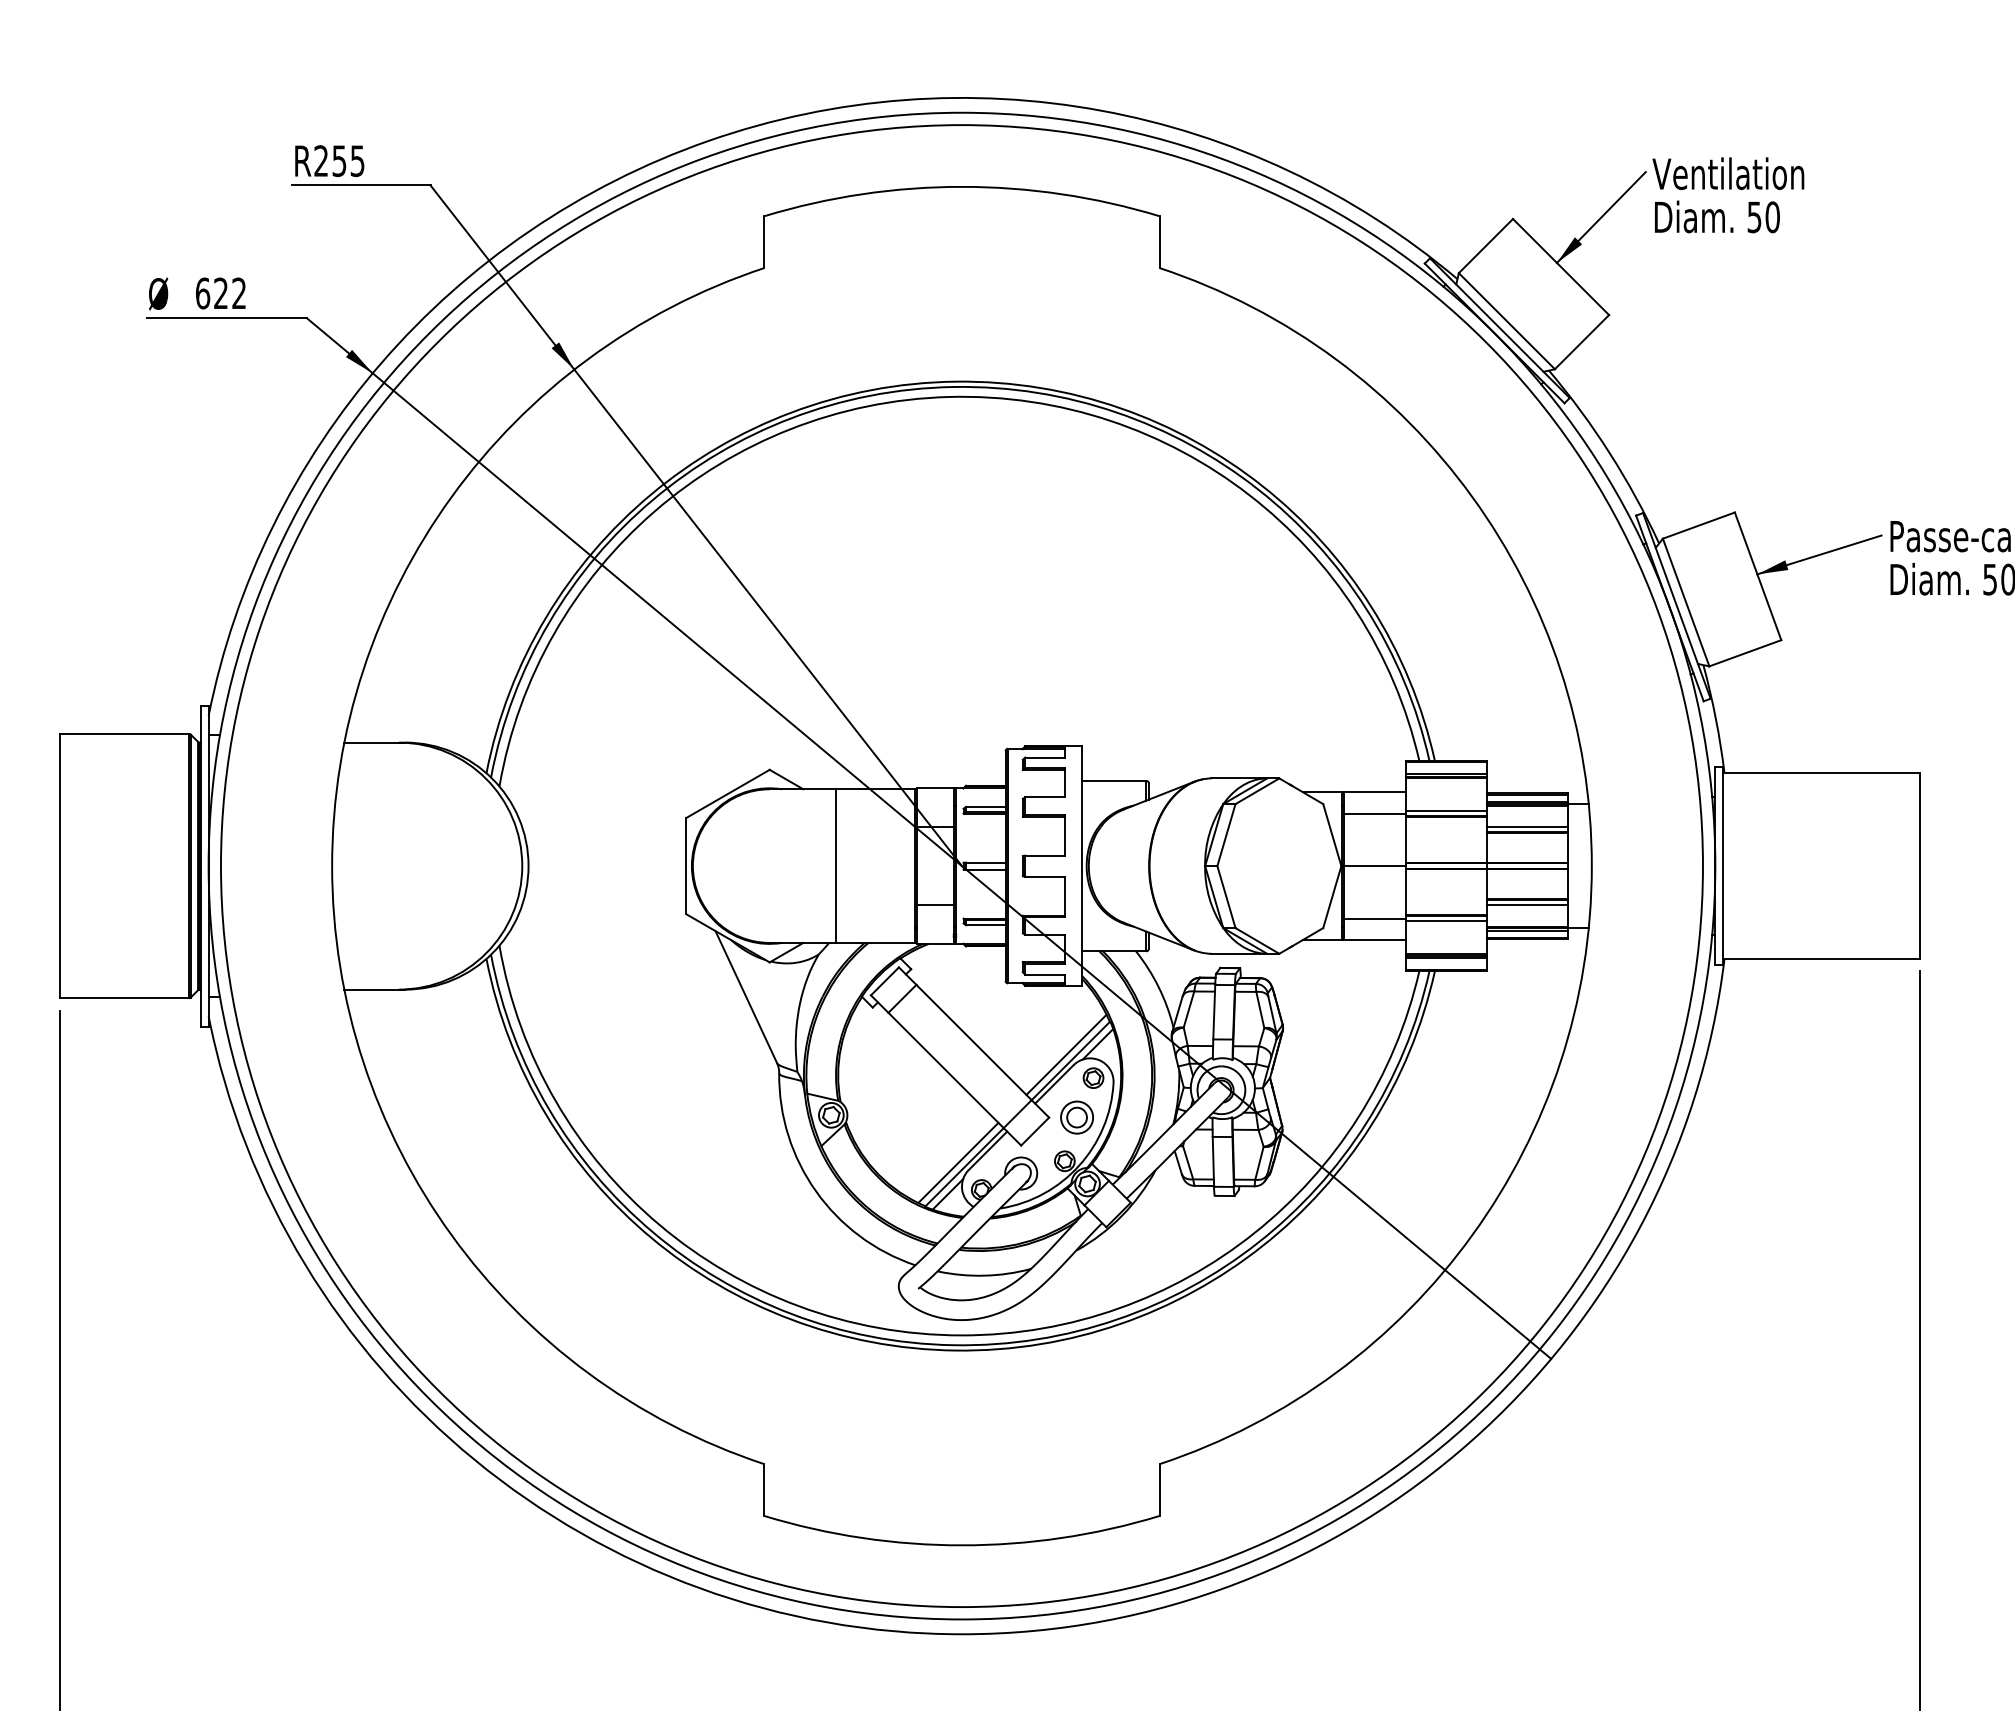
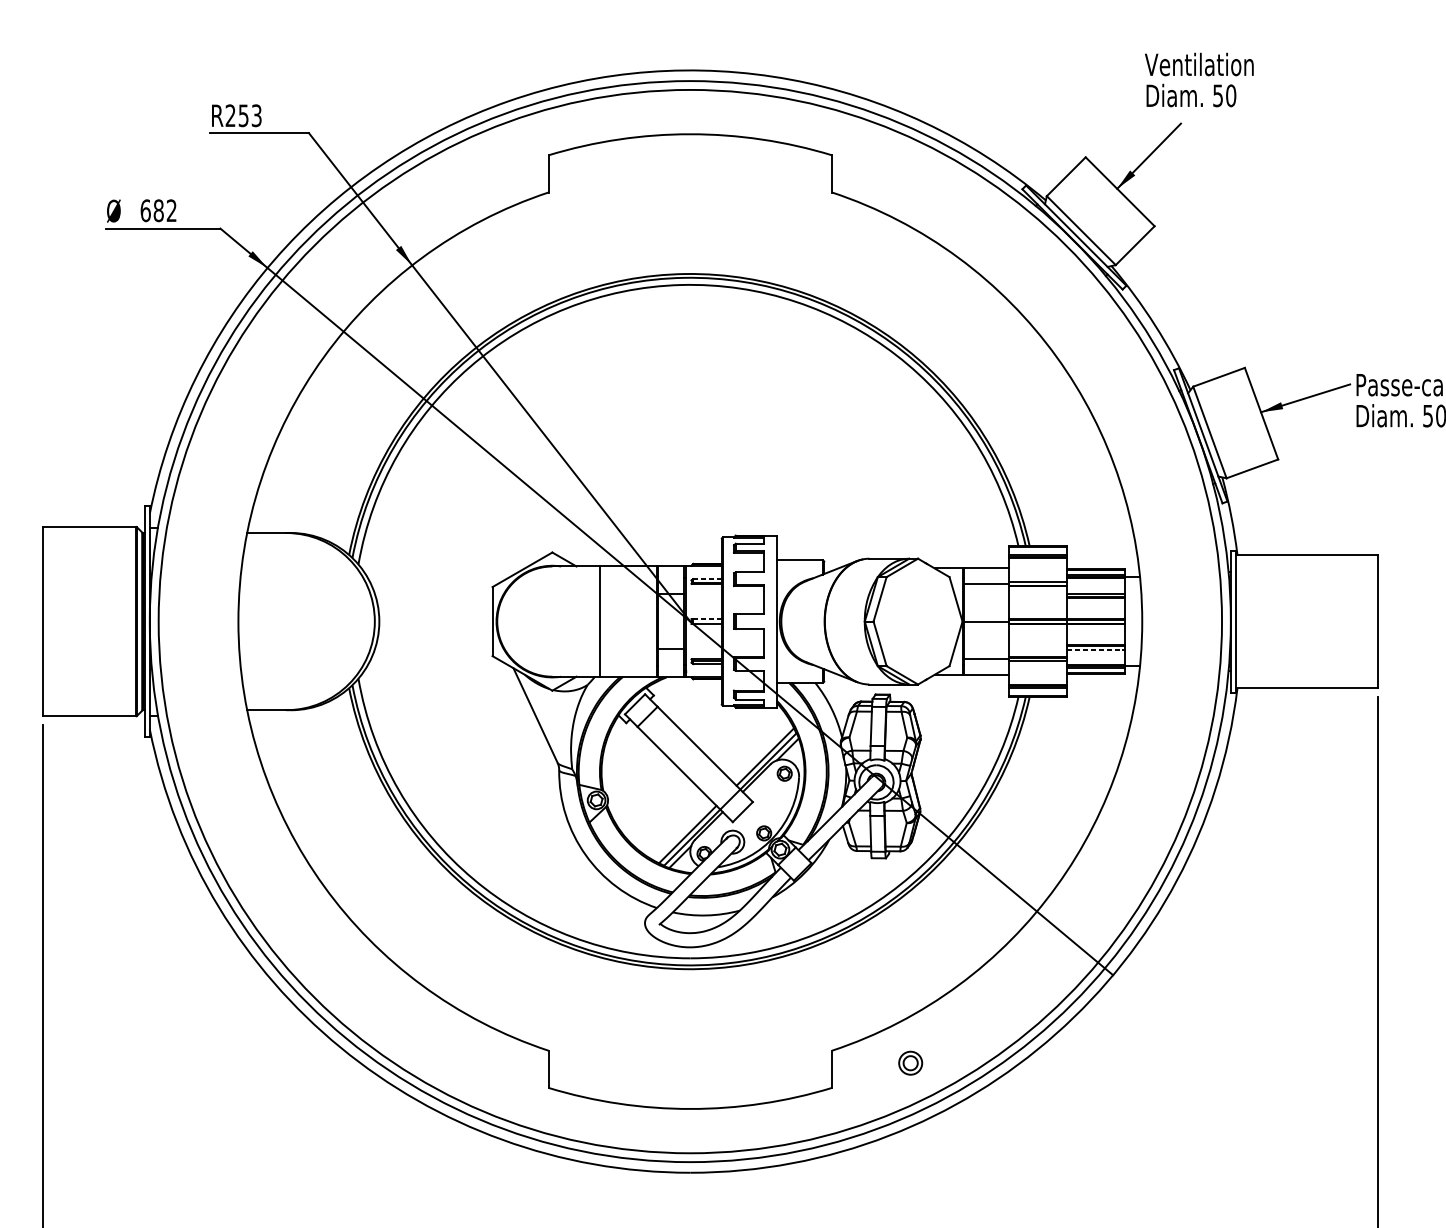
text: (357, 160) -> (256, 115), R255 -> R253
text: (1728, 195) -> (1199, 80), moved
text: (221, 293) -> (159, 210), 622 -> 682
line: (985, 806) -> (707, 578), solid -> dashed
line: (985, 862) -> (707, 619), solid -> dashed
line: (1527, 904) -> (1096, 649), solid -> dashed
part: (1076, 1117) -> (910, 1063), moved

